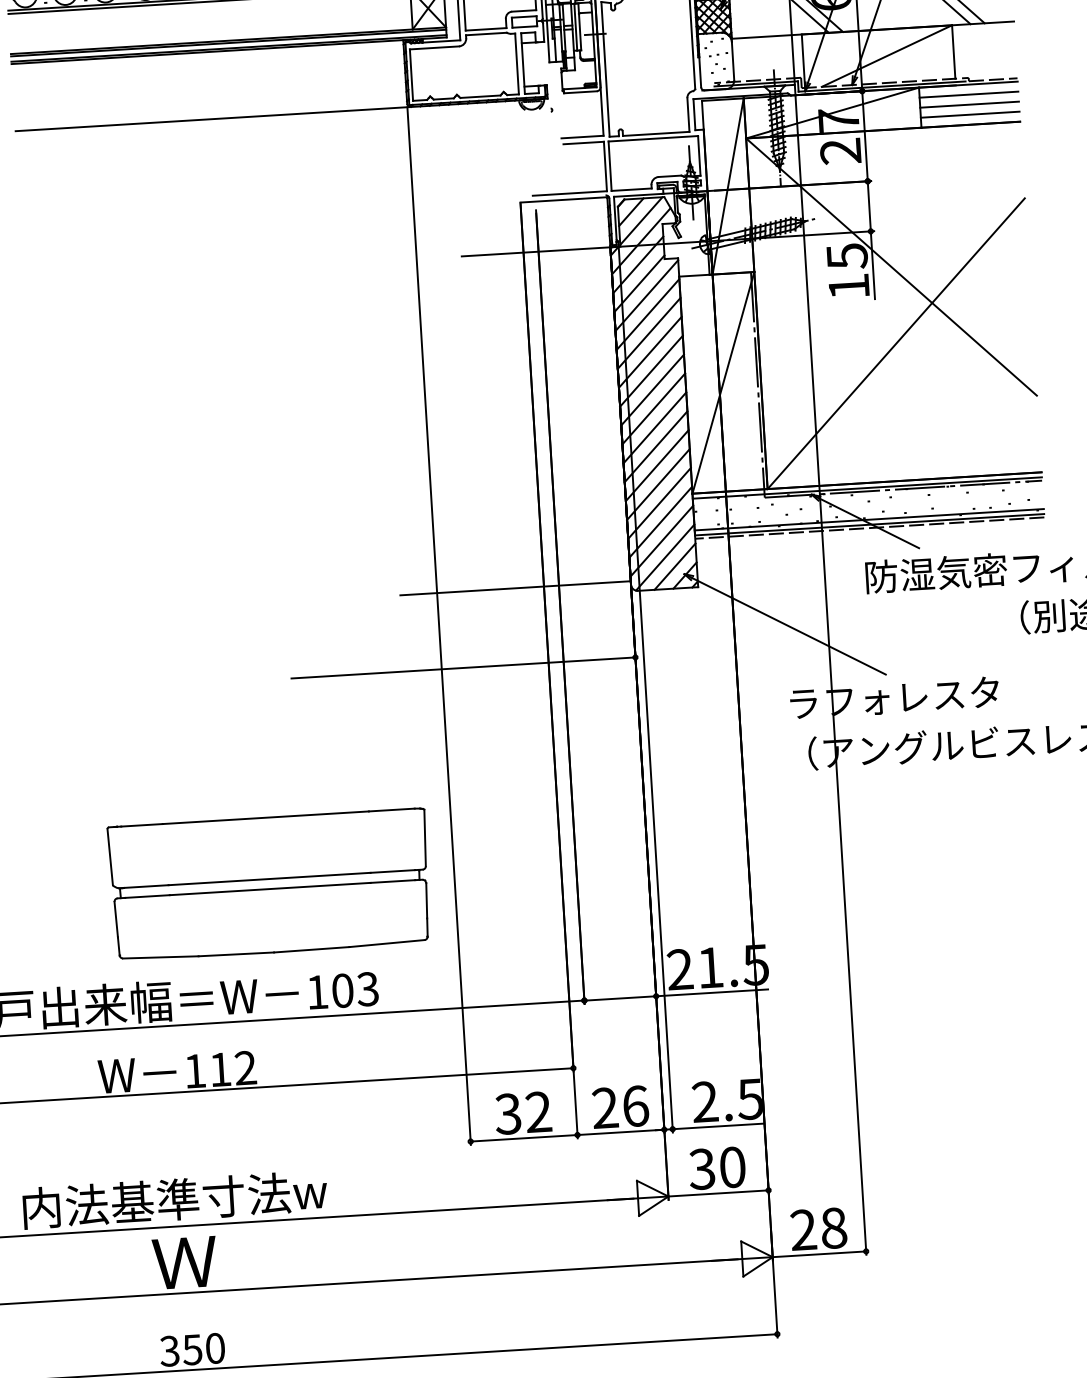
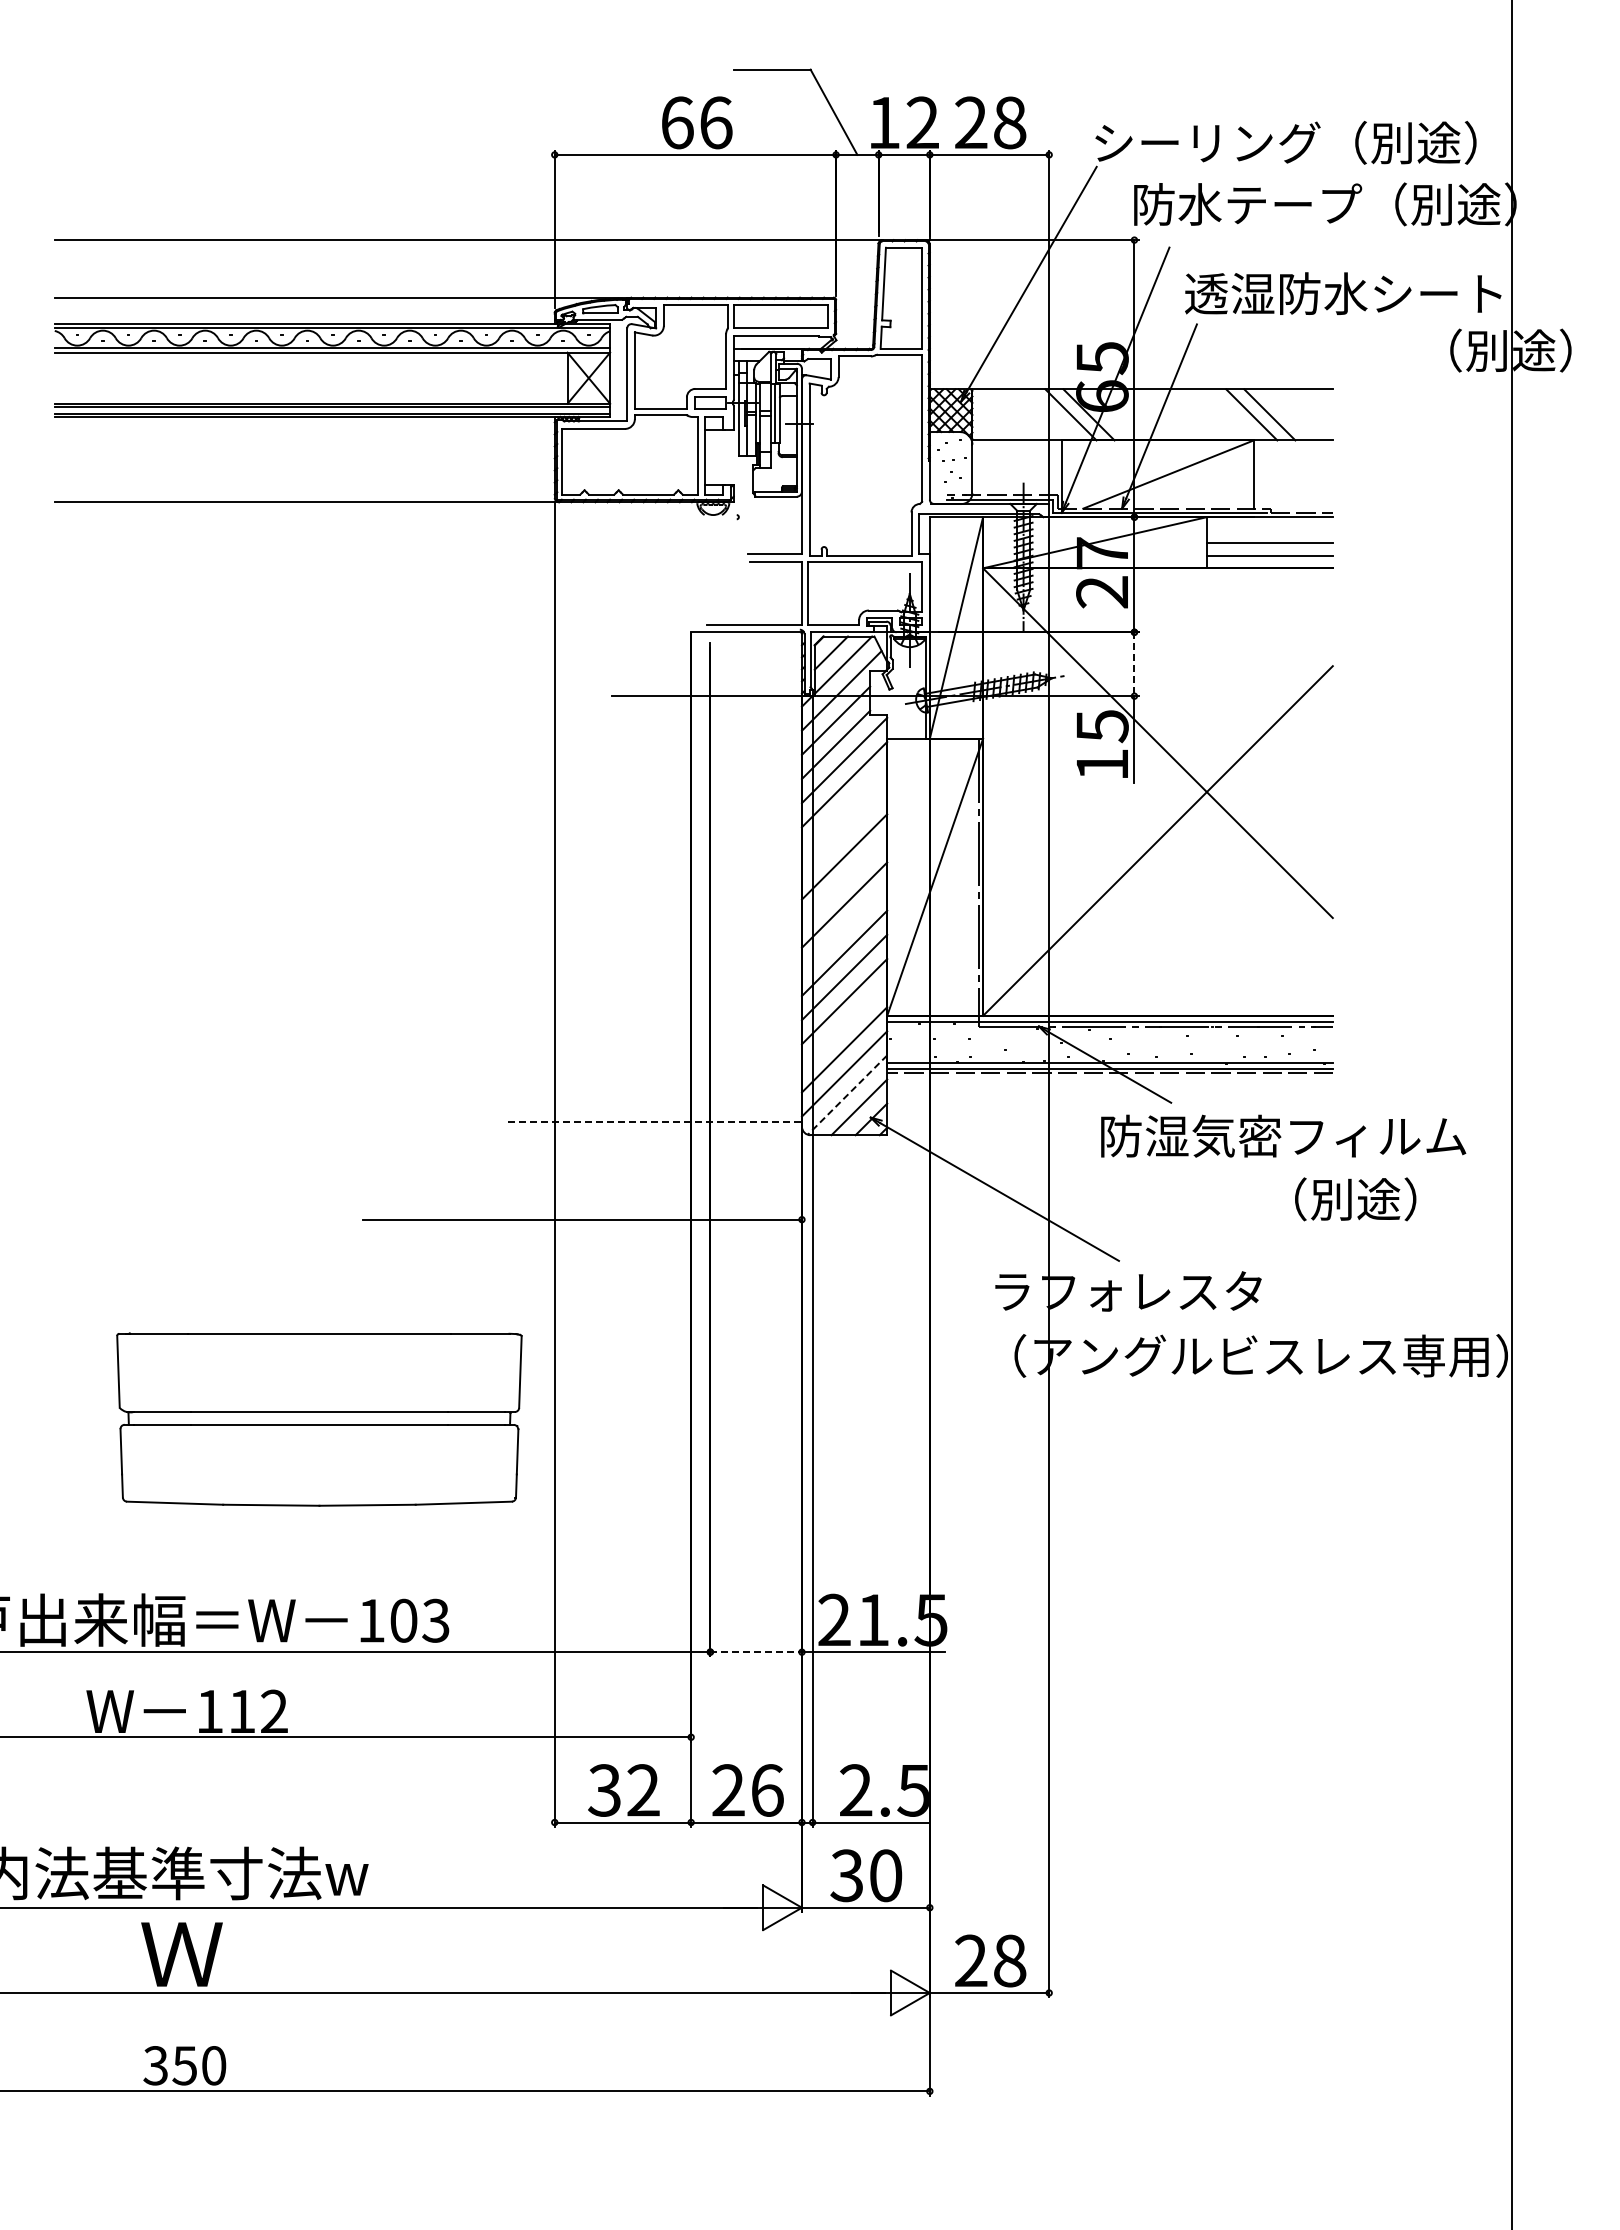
line: (968, 94) -> (1269, 529), removed
line: (869, 206) -> (1134, 664), solid -> dashed
line: (649, 333) -> (844, 808), removed
line: (650, 352) -> (844, 832), removed
line: (652, 389) -> (844, 880), removed
line: (654, 427) -> (844, 928), removed
line: (659, 503) -> (844, 1025), removed
line: (665, 557) -> (847, 1095), solid -> dashed
line: (516, 588) -> (655, 1122), solid -> dashed
part: (269, 884) -> (319, 1419), moved
line: (620, 998) -> (756, 1652), solid -> dashed

